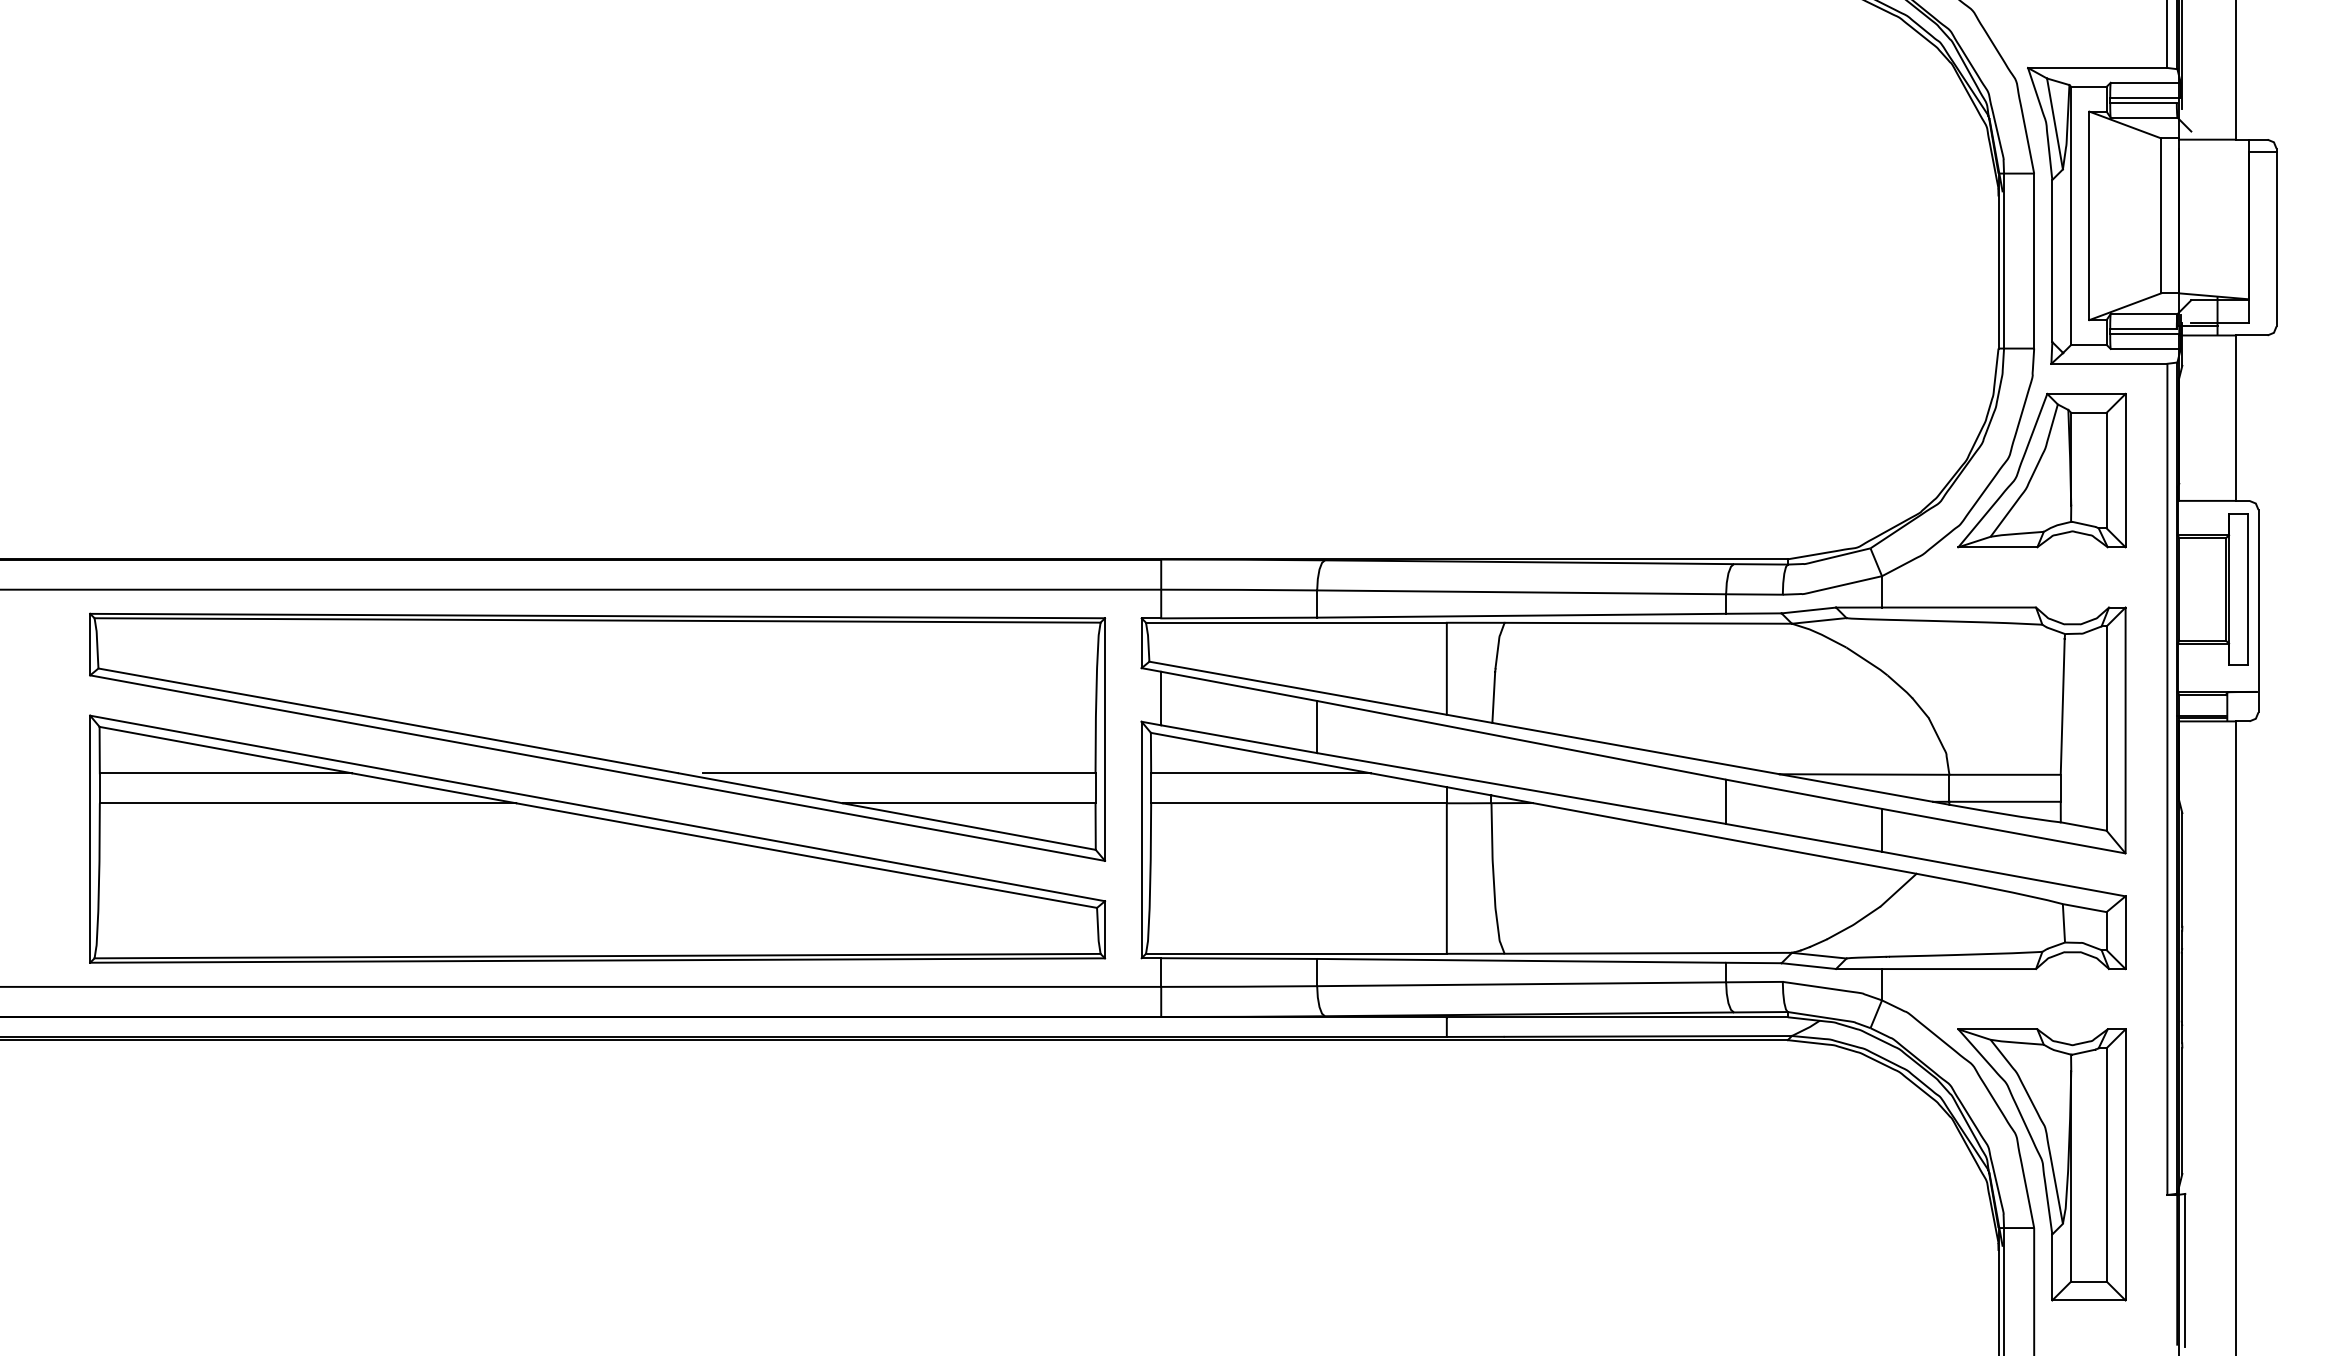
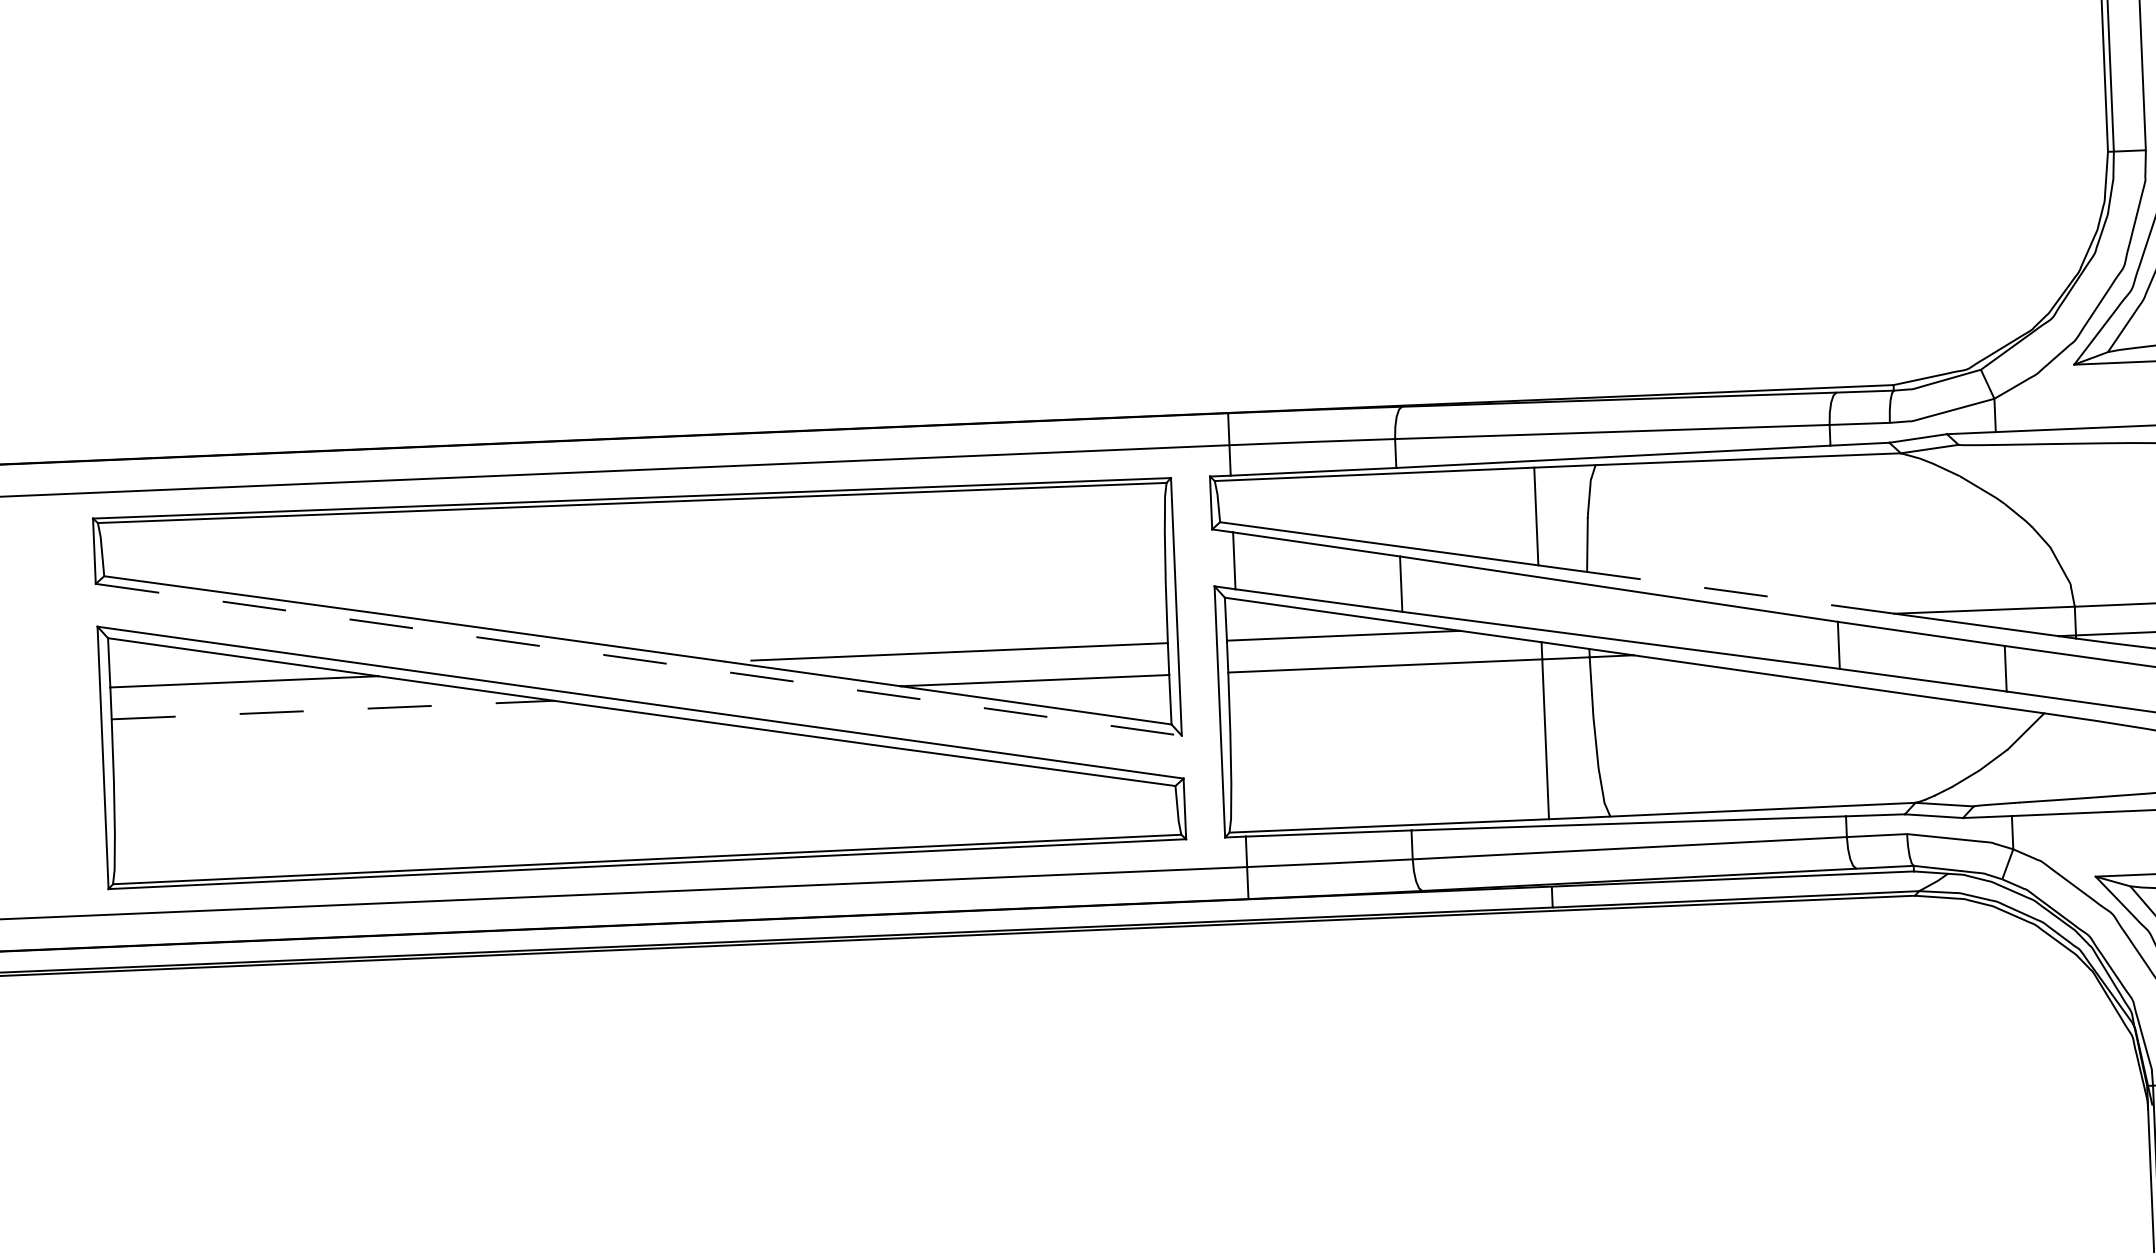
line: (1636, 748) -> (1741, 592), solid -> dashed
line: (597, 768) -> (638, 660), solid -> dashed
line: (308, 803) -> (333, 710), solid -> dashed

